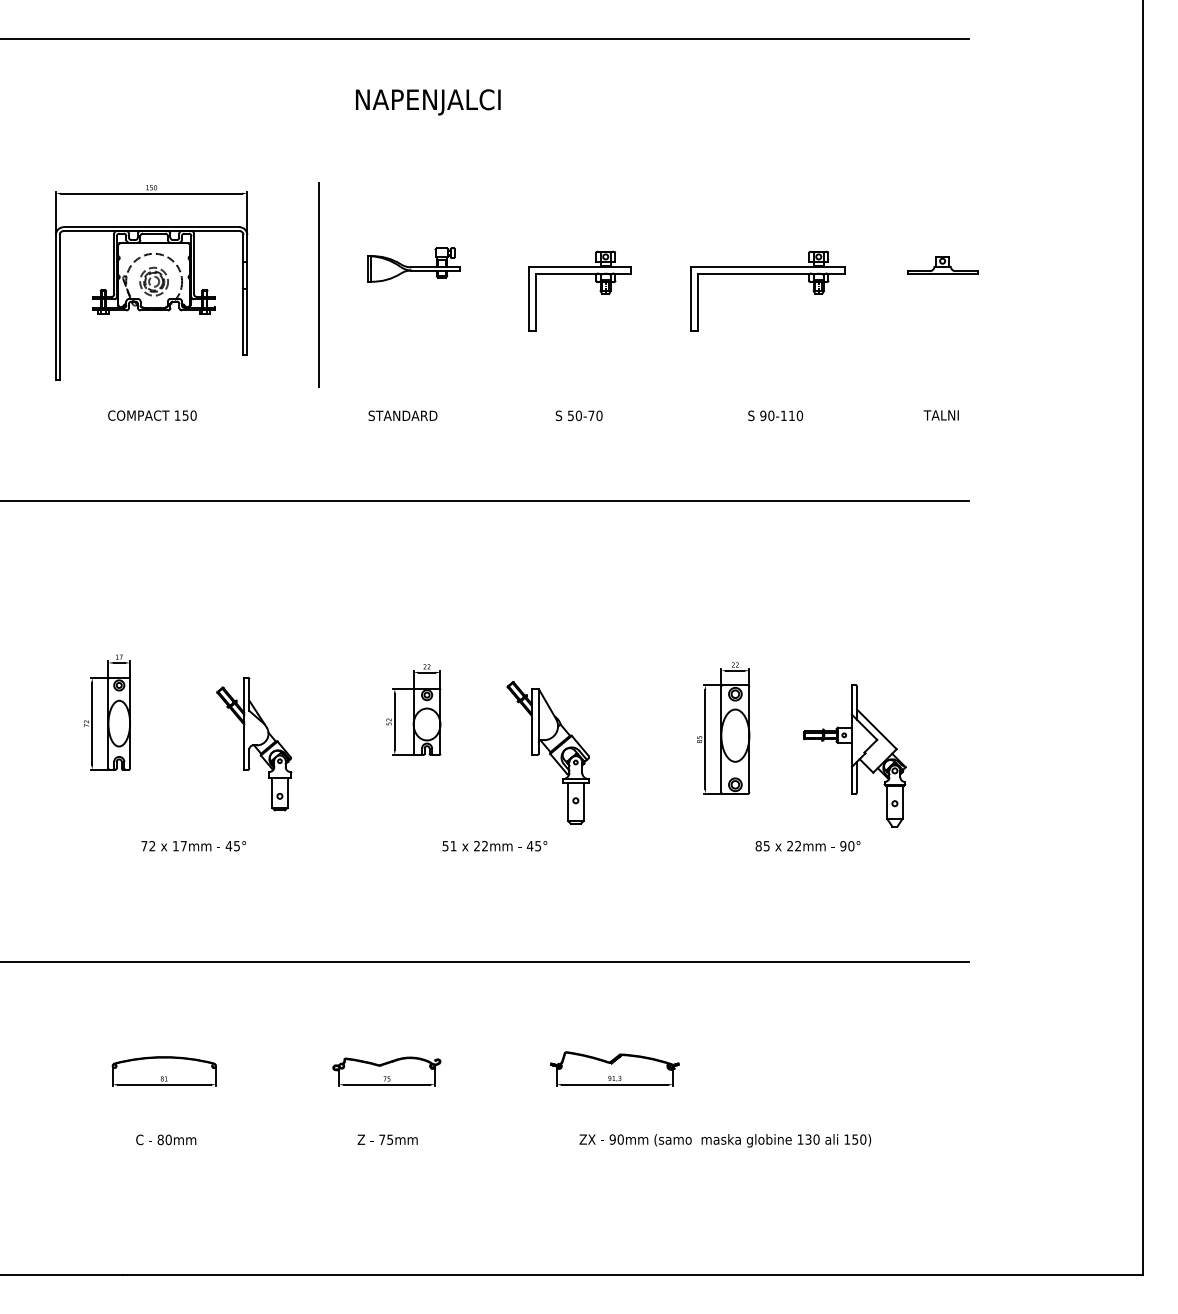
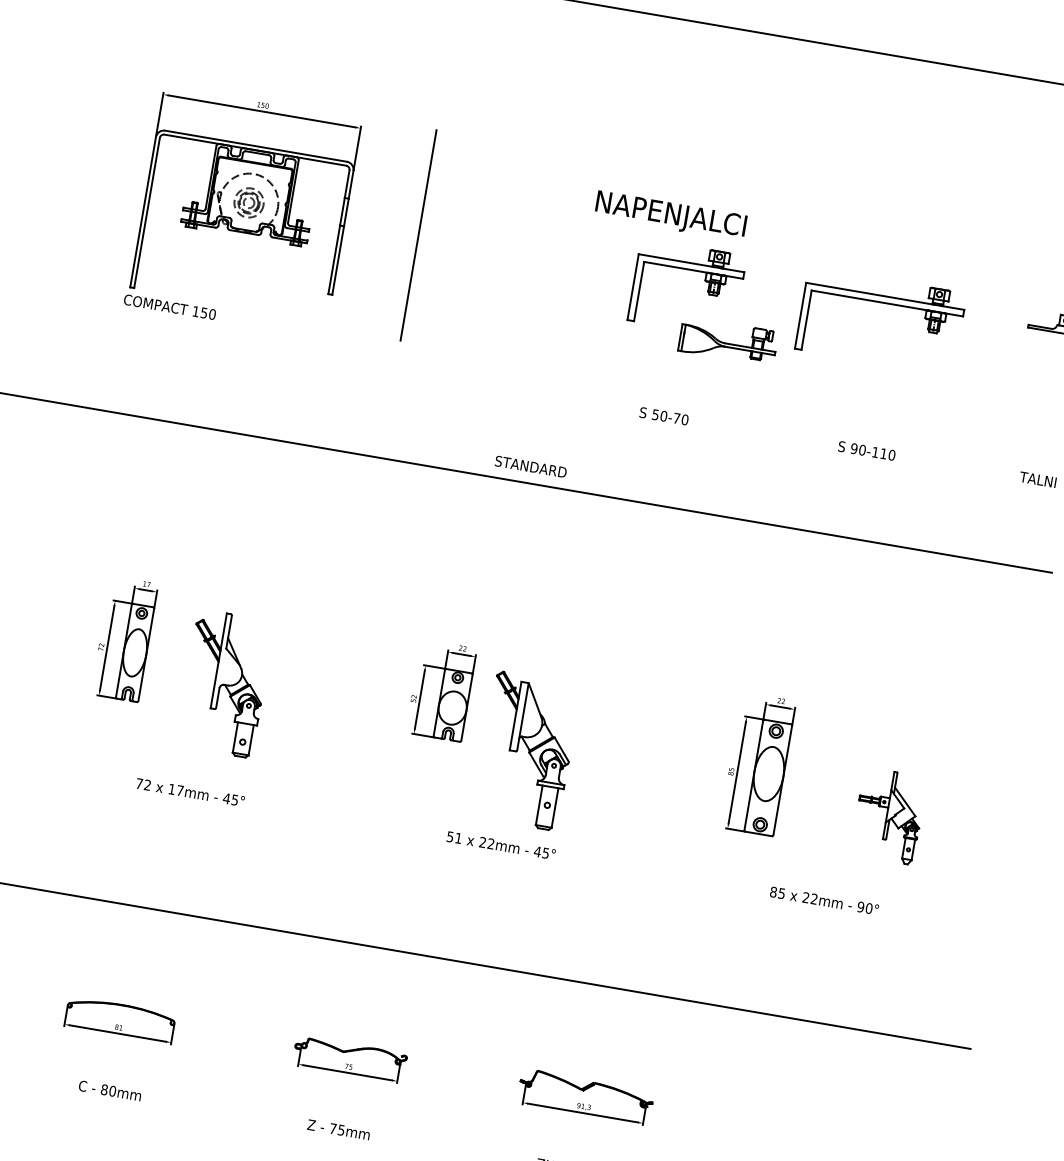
text: (428, 102) -> (671, 216), moved
part: (413, 264) -> (728, 340), moved
text: (152, 415) -> (170, 307), moved
text: (402, 415) -> (530, 466), moved
part: (254, 744) -> (225, 684), moved
part: (547, 752) -> (526, 750), moved
part: (854, 755) -> (888, 815), size x0.6

